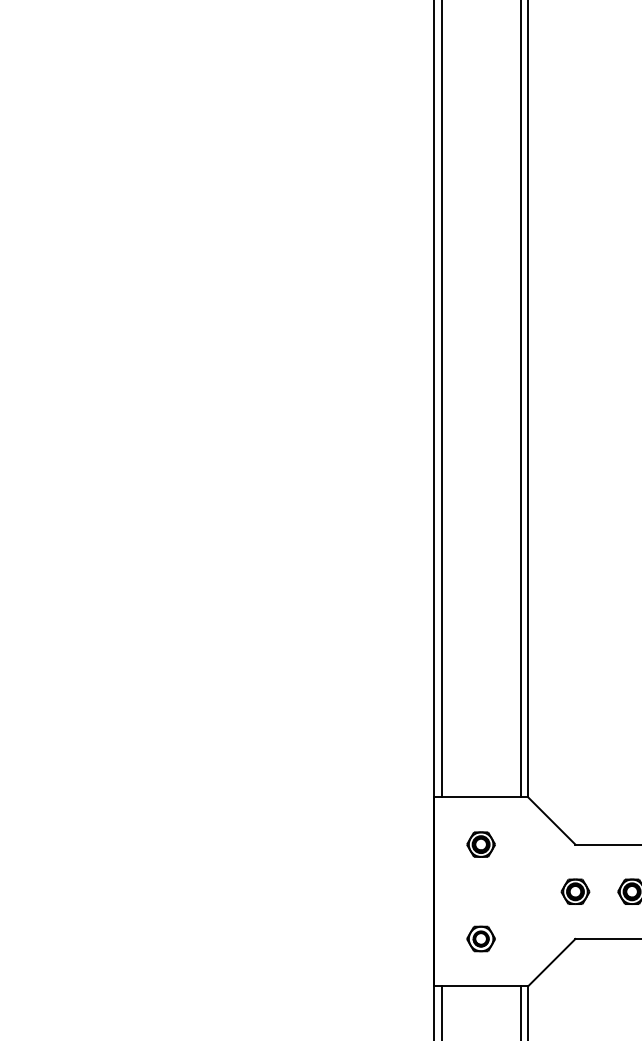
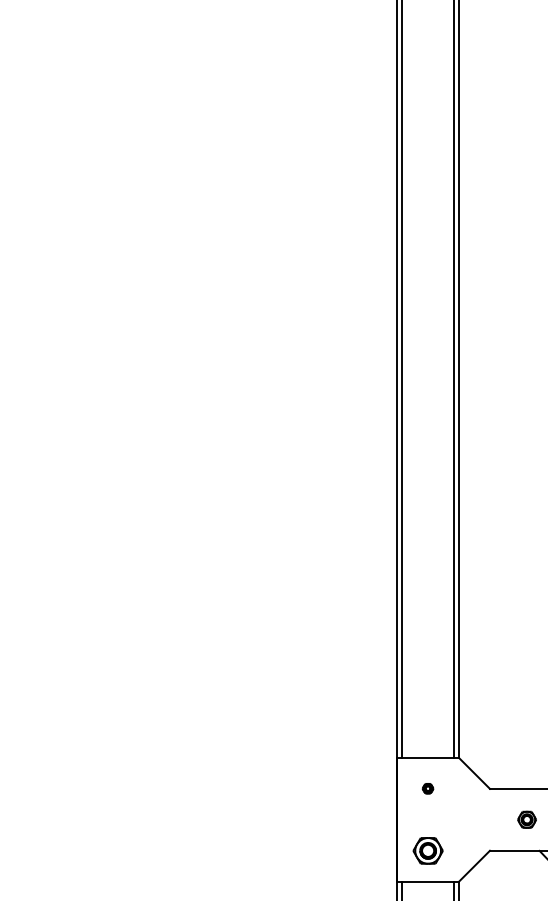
part: (480, 844) -> (427, 788), size x0.6
part: (574, 891) -> (489, 819), removed
part: (480, 938) -> (427, 850), size x1.6

